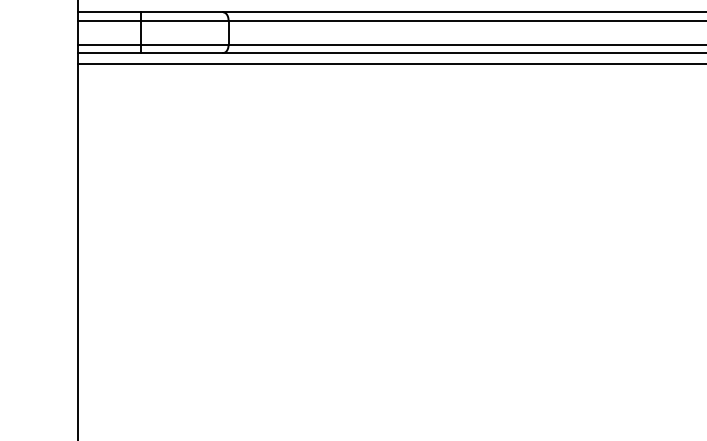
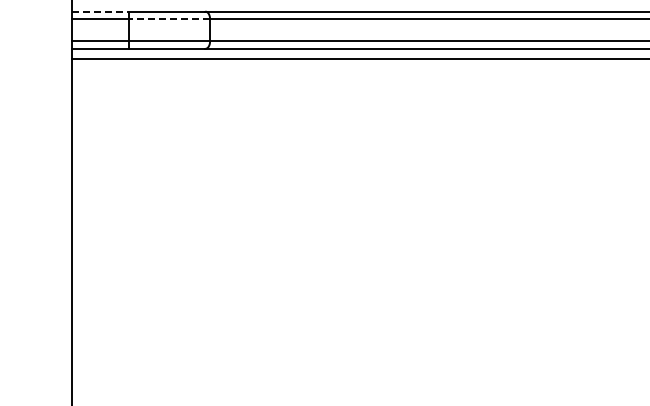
line: (109, 12) -> (100, 11), solid -> dashed
line: (184, 21) -> (169, 19), solid -> dashed

